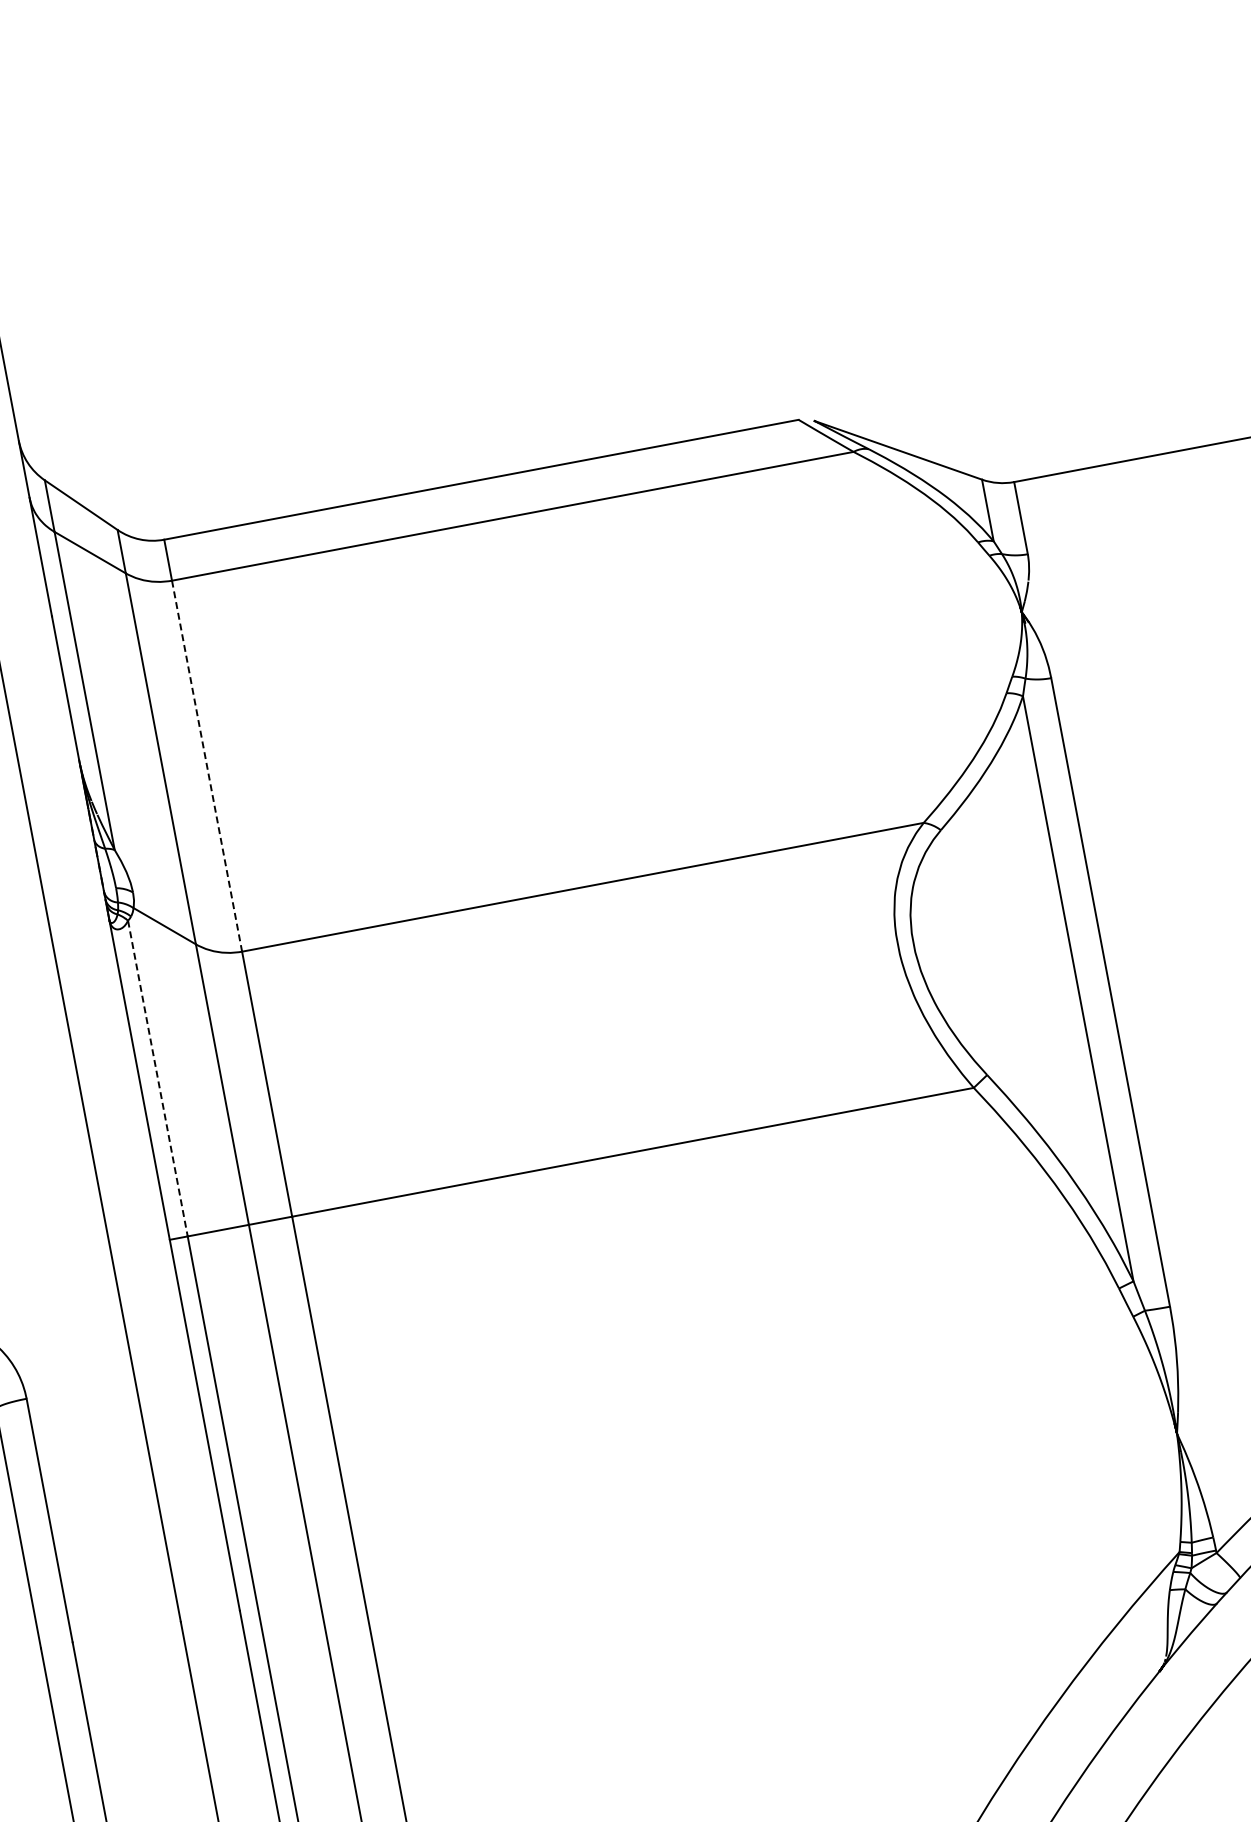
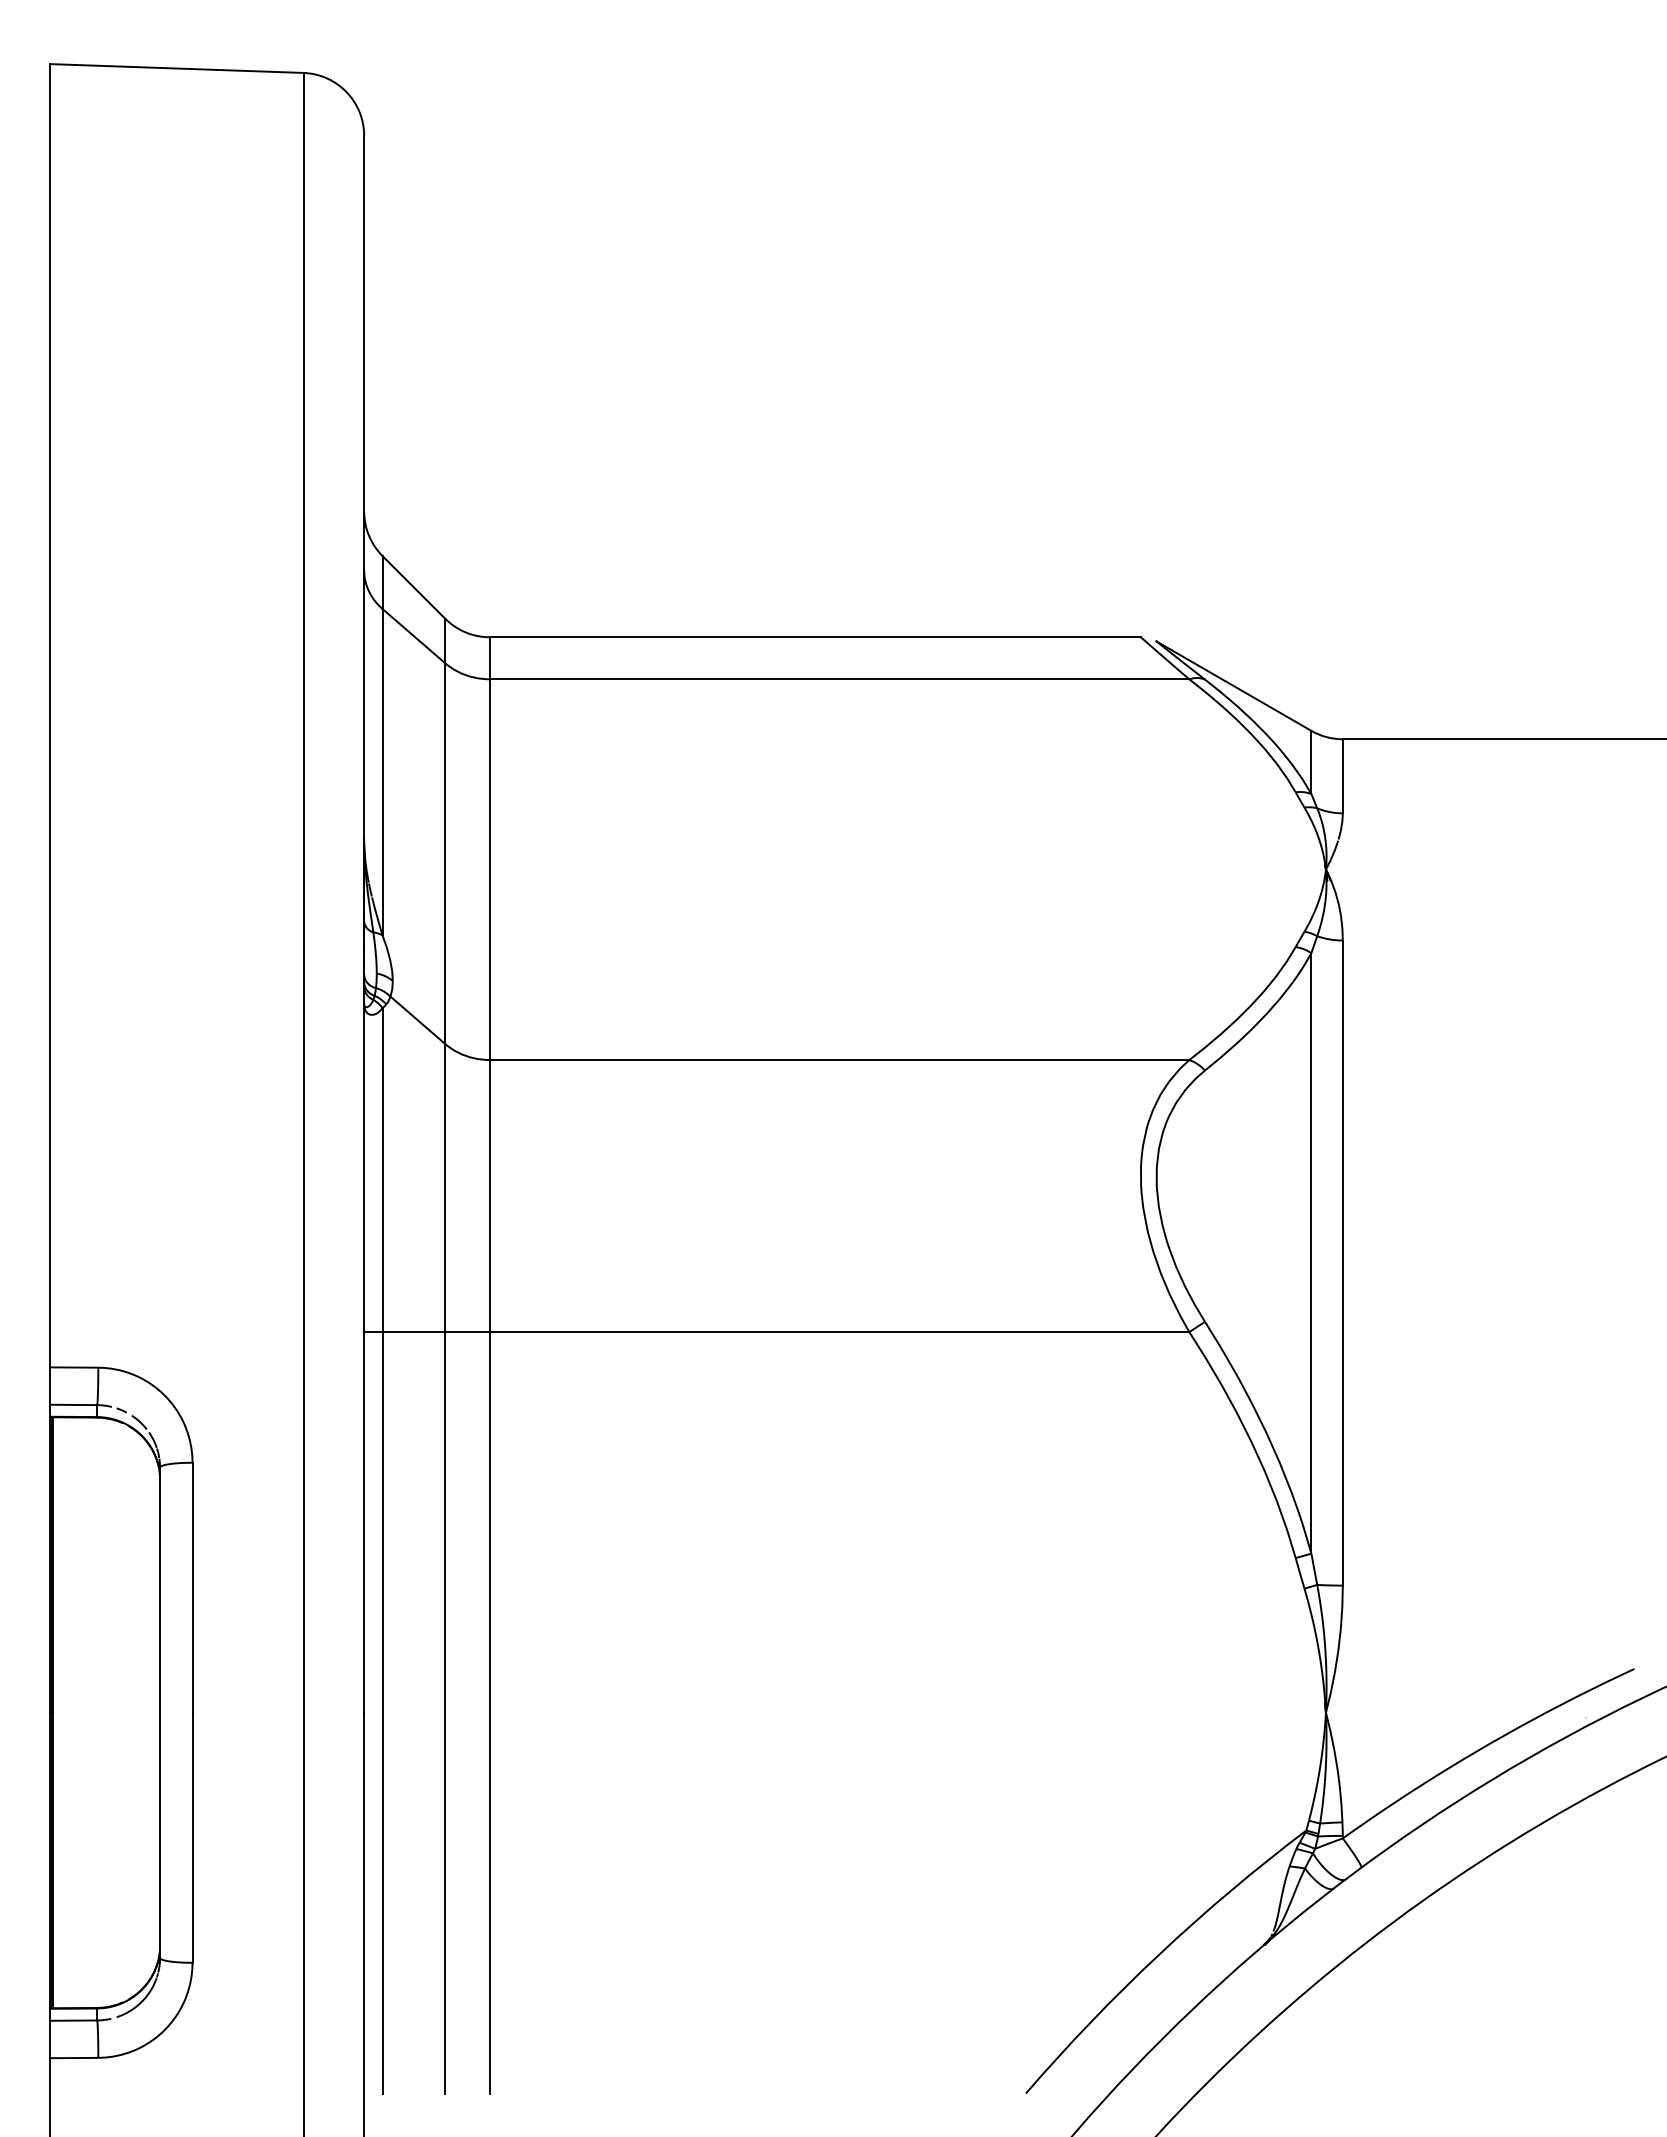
line: (206, 767) -> (489, 870), dashed -> solid
line: (157, 1079) -> (382, 1170), dashed -> solid

